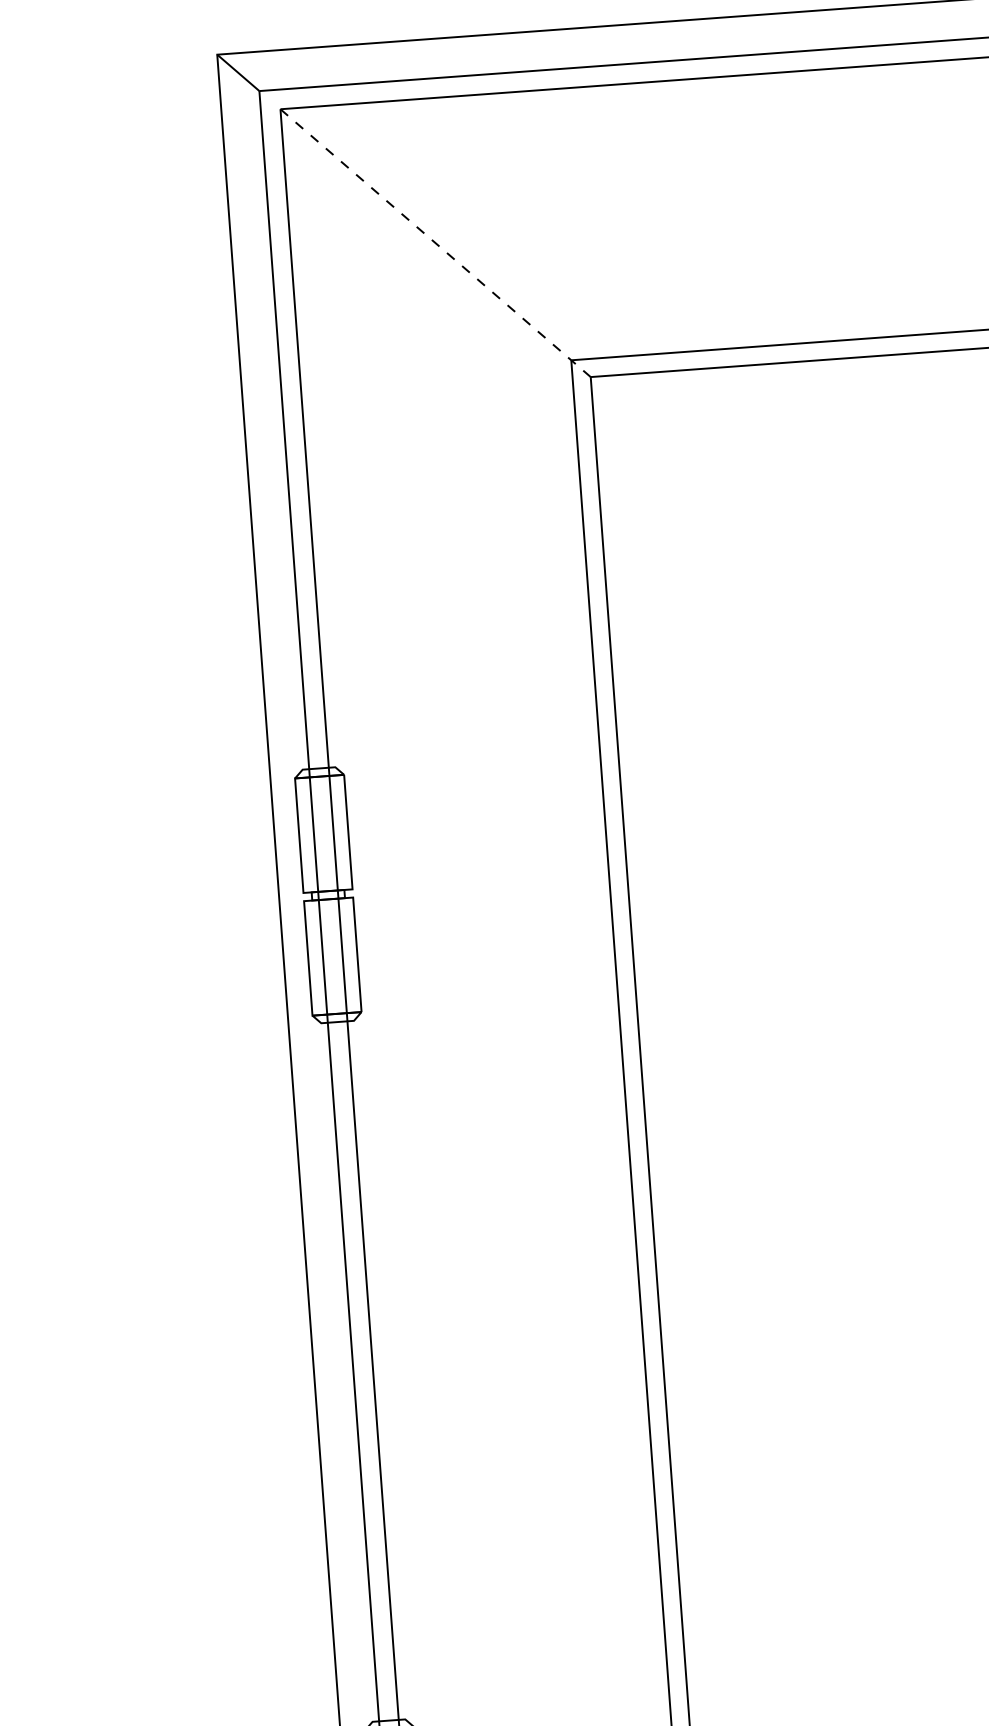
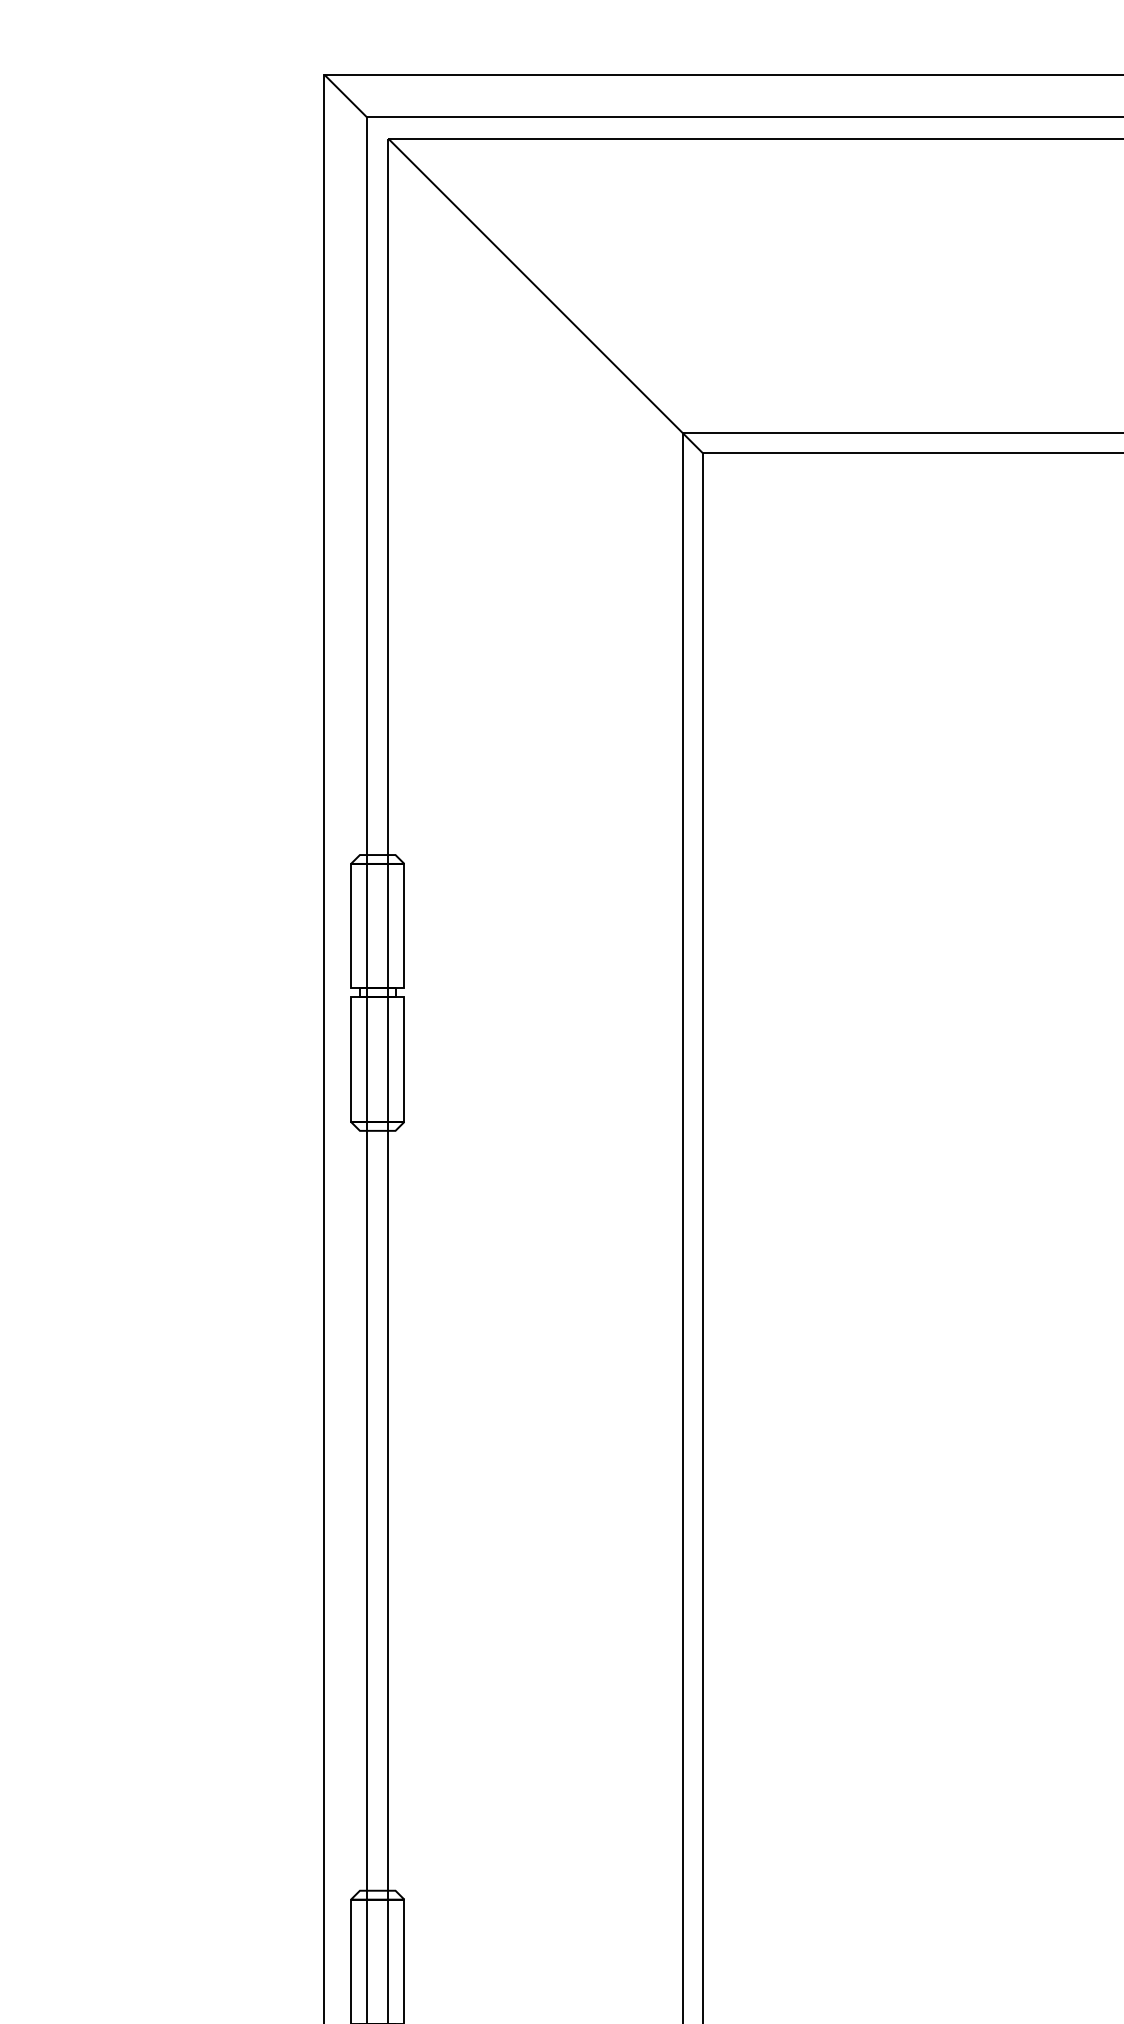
line: (436, 243) -> (546, 296), dashed -> solid

